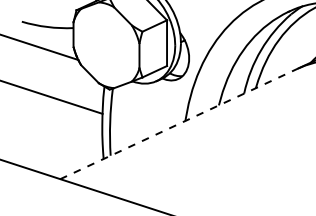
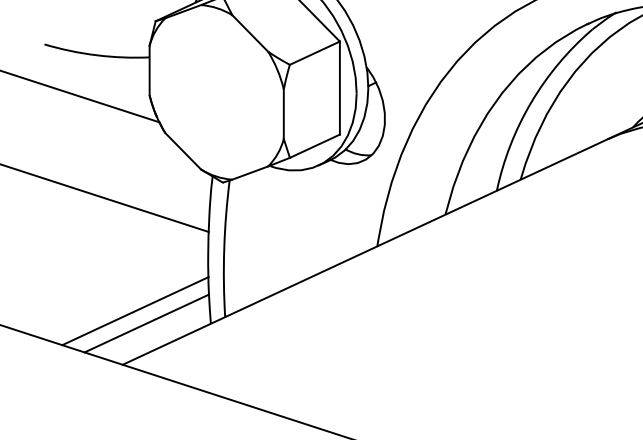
line: (179, 123) -> (365, 251), dashed -> solid
line: (66, 152) -> (135, 310), added
line: (71, 158) -> (145, 322), added

